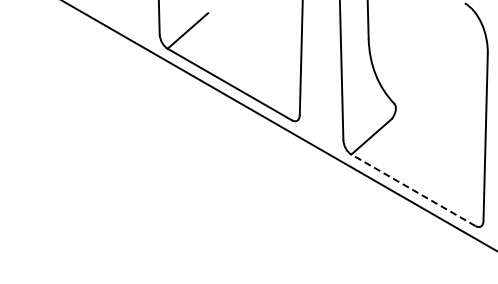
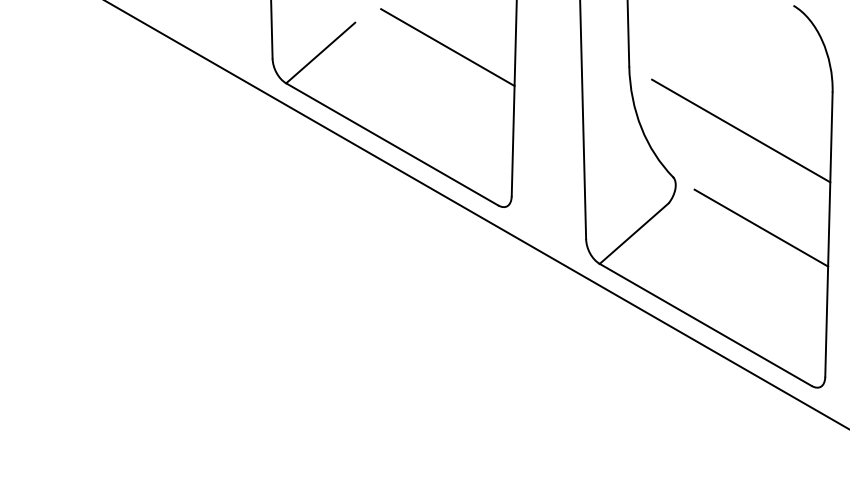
line: (262, 27) -> (448, 47), added
line: (434, 76) -> (741, 130), added
line: (445, 133) -> (760, 227), added
line: (413, 190) -> (705, 325), dashed -> solid

